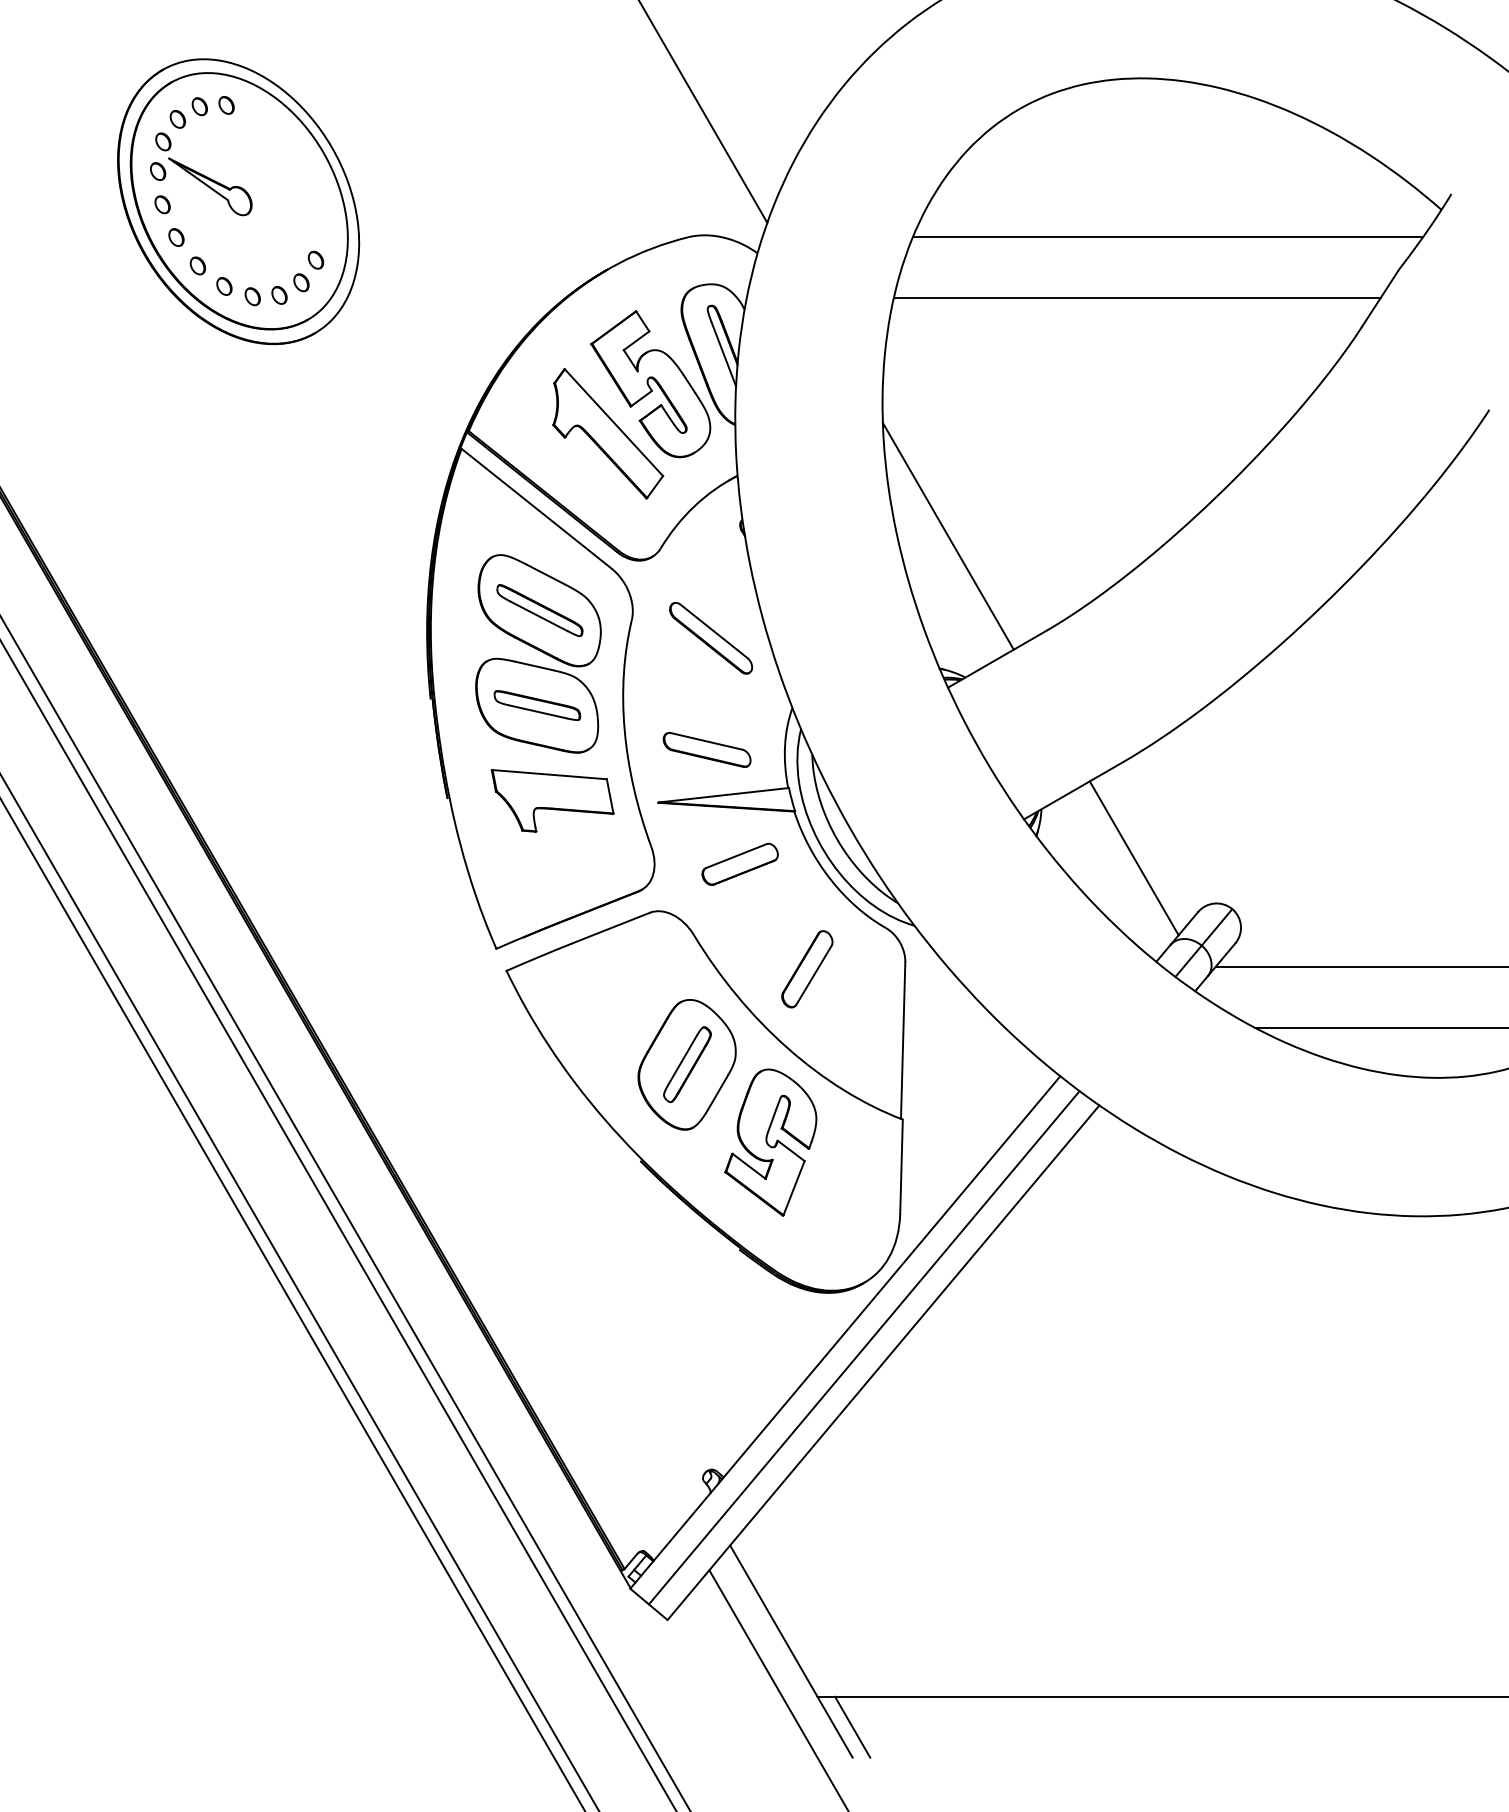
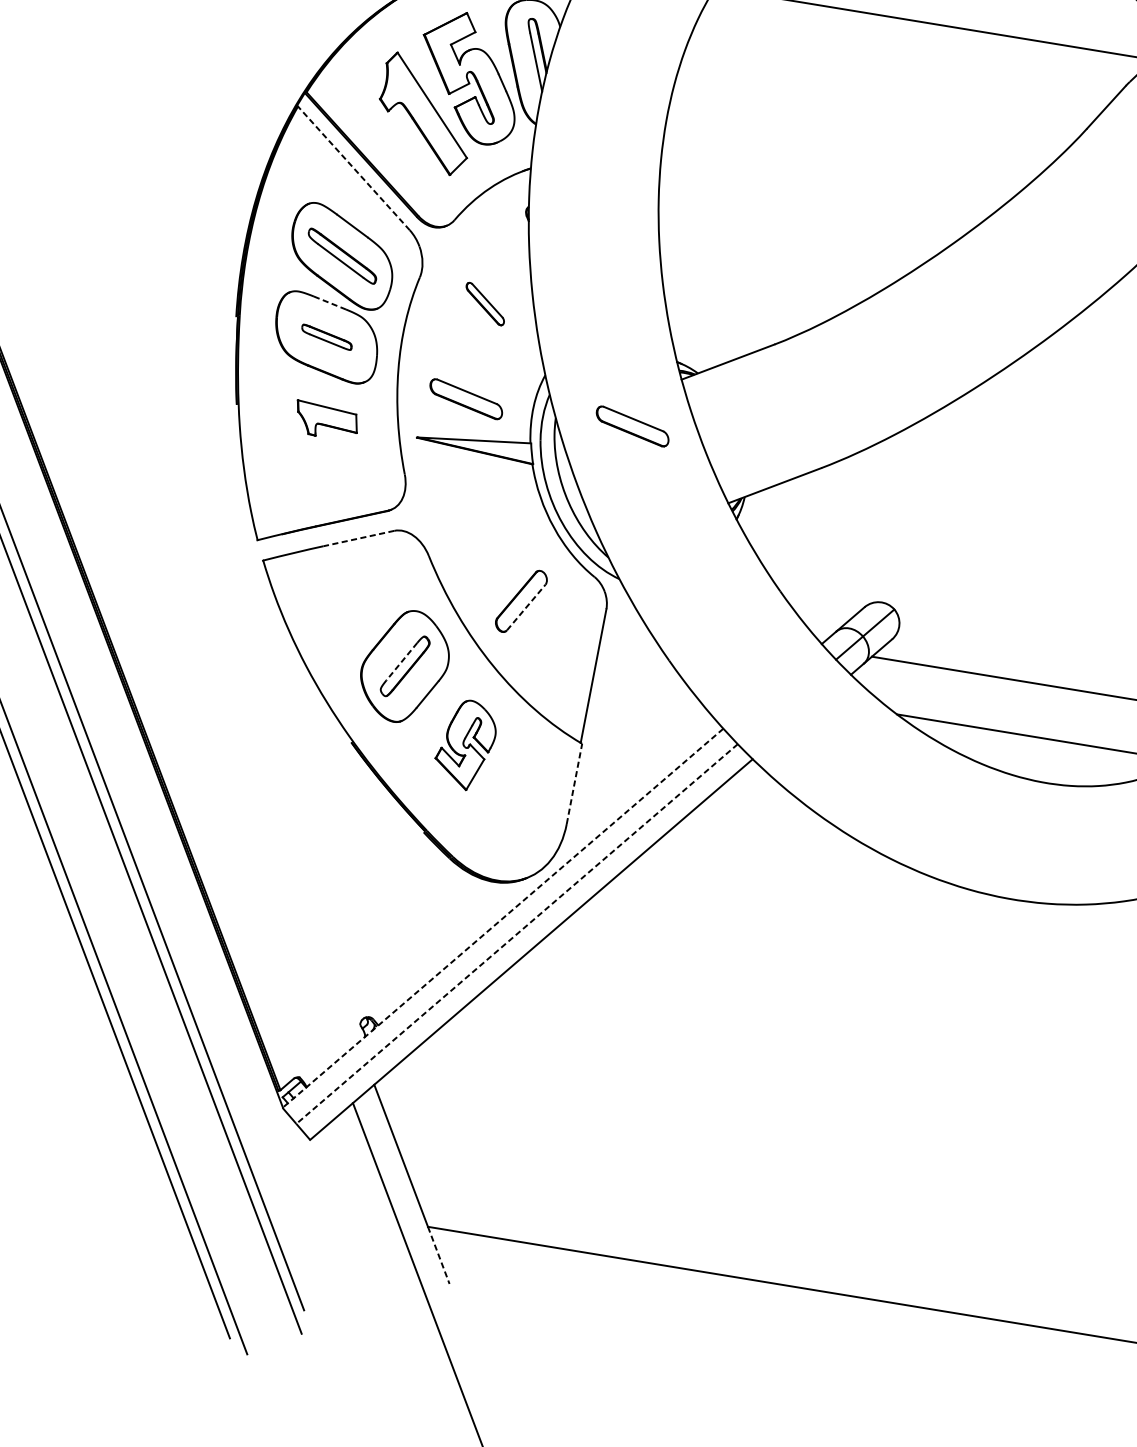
line: (1136, 297) -> (898, 71), removed
line: (536, 508) -> (353, 168), solid -> dashed
line: (947, 535) -> (702, 249), removed
part: (710, 638) -> (484, 304), size x0.6
line: (534, 666) -> (329, 303), solid -> dashed
part: (537, 705) -> (327, 337), size x0.7
part: (900, 749) -> (632, 426), added
part: (552, 800) -> (326, 420), size x0.6
line: (1133, 858) -> (816, 552), removed
part: (739, 863) -> (478, 501), removed
line: (611, 928) -> (359, 538), solid -> dashed
line: (814, 974) -> (526, 606), solid -> dashed
line: (682, 1059) -> (401, 661), solid -> dashed
part: (770, 1142) -> (465, 744), size x0.7
line: (901, 1166) -> (574, 783), solid -> dashed
line: (845, 1332) -> (503, 918), solid -> dashed
line: (864, 1347) -> (517, 933), solid -> dashed
line: (852, 1726) -> (453, 1257), removed
line: (835, 1727) -> (439, 1255), solid -> dashed

